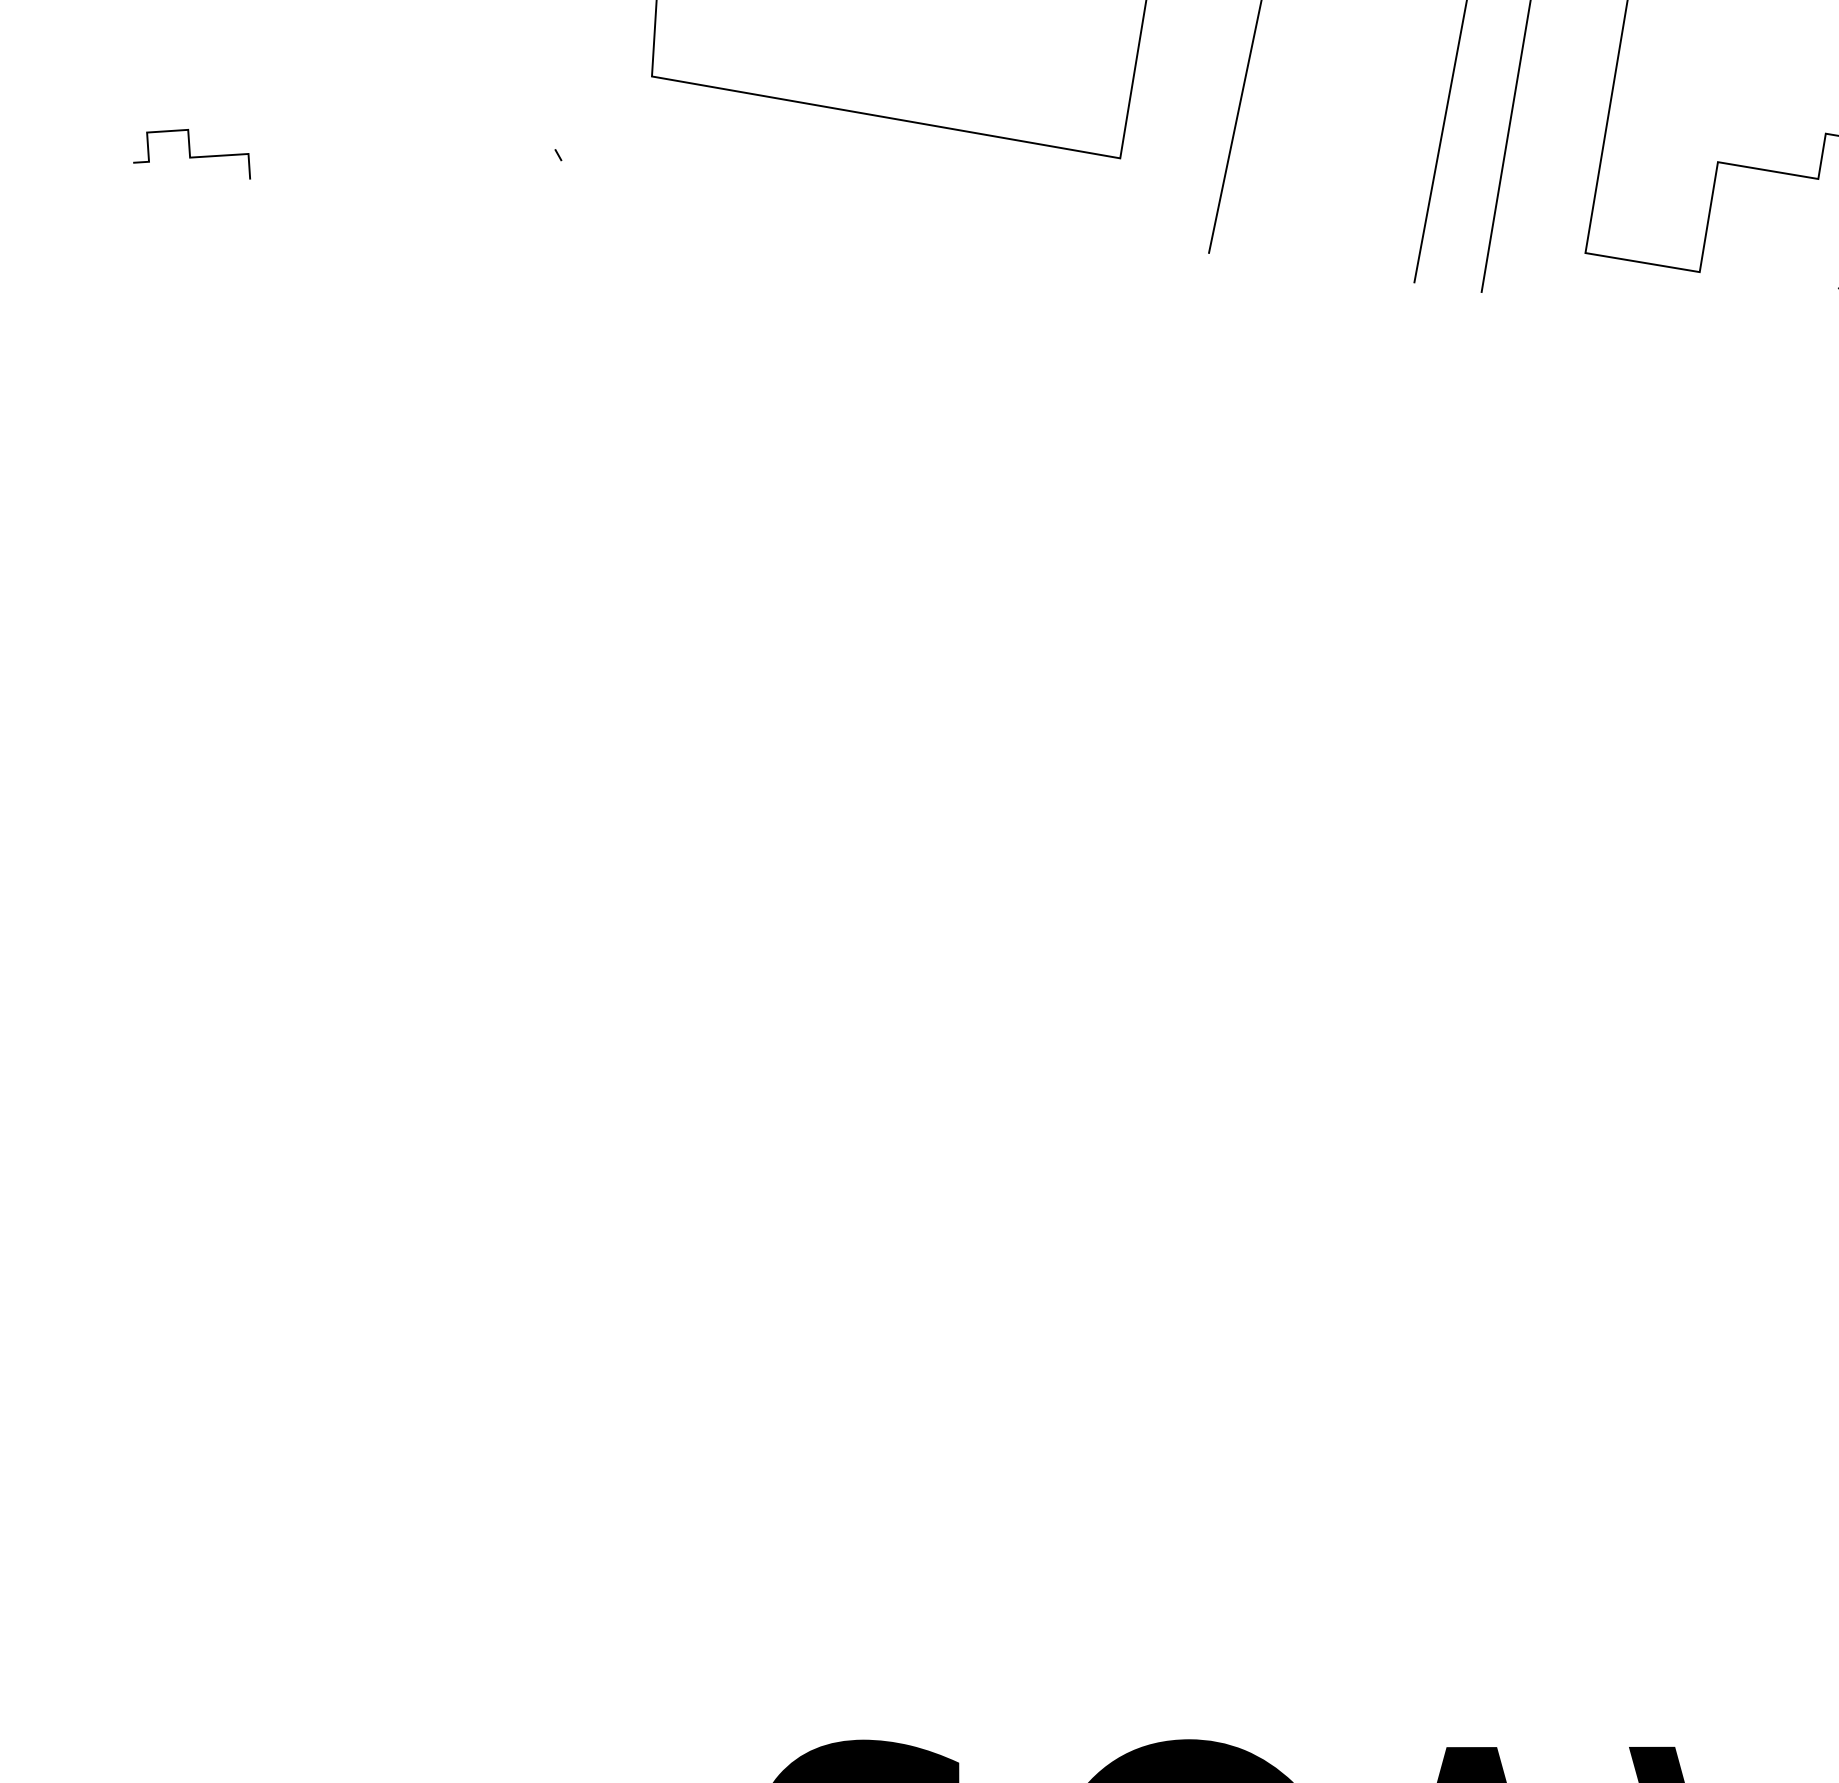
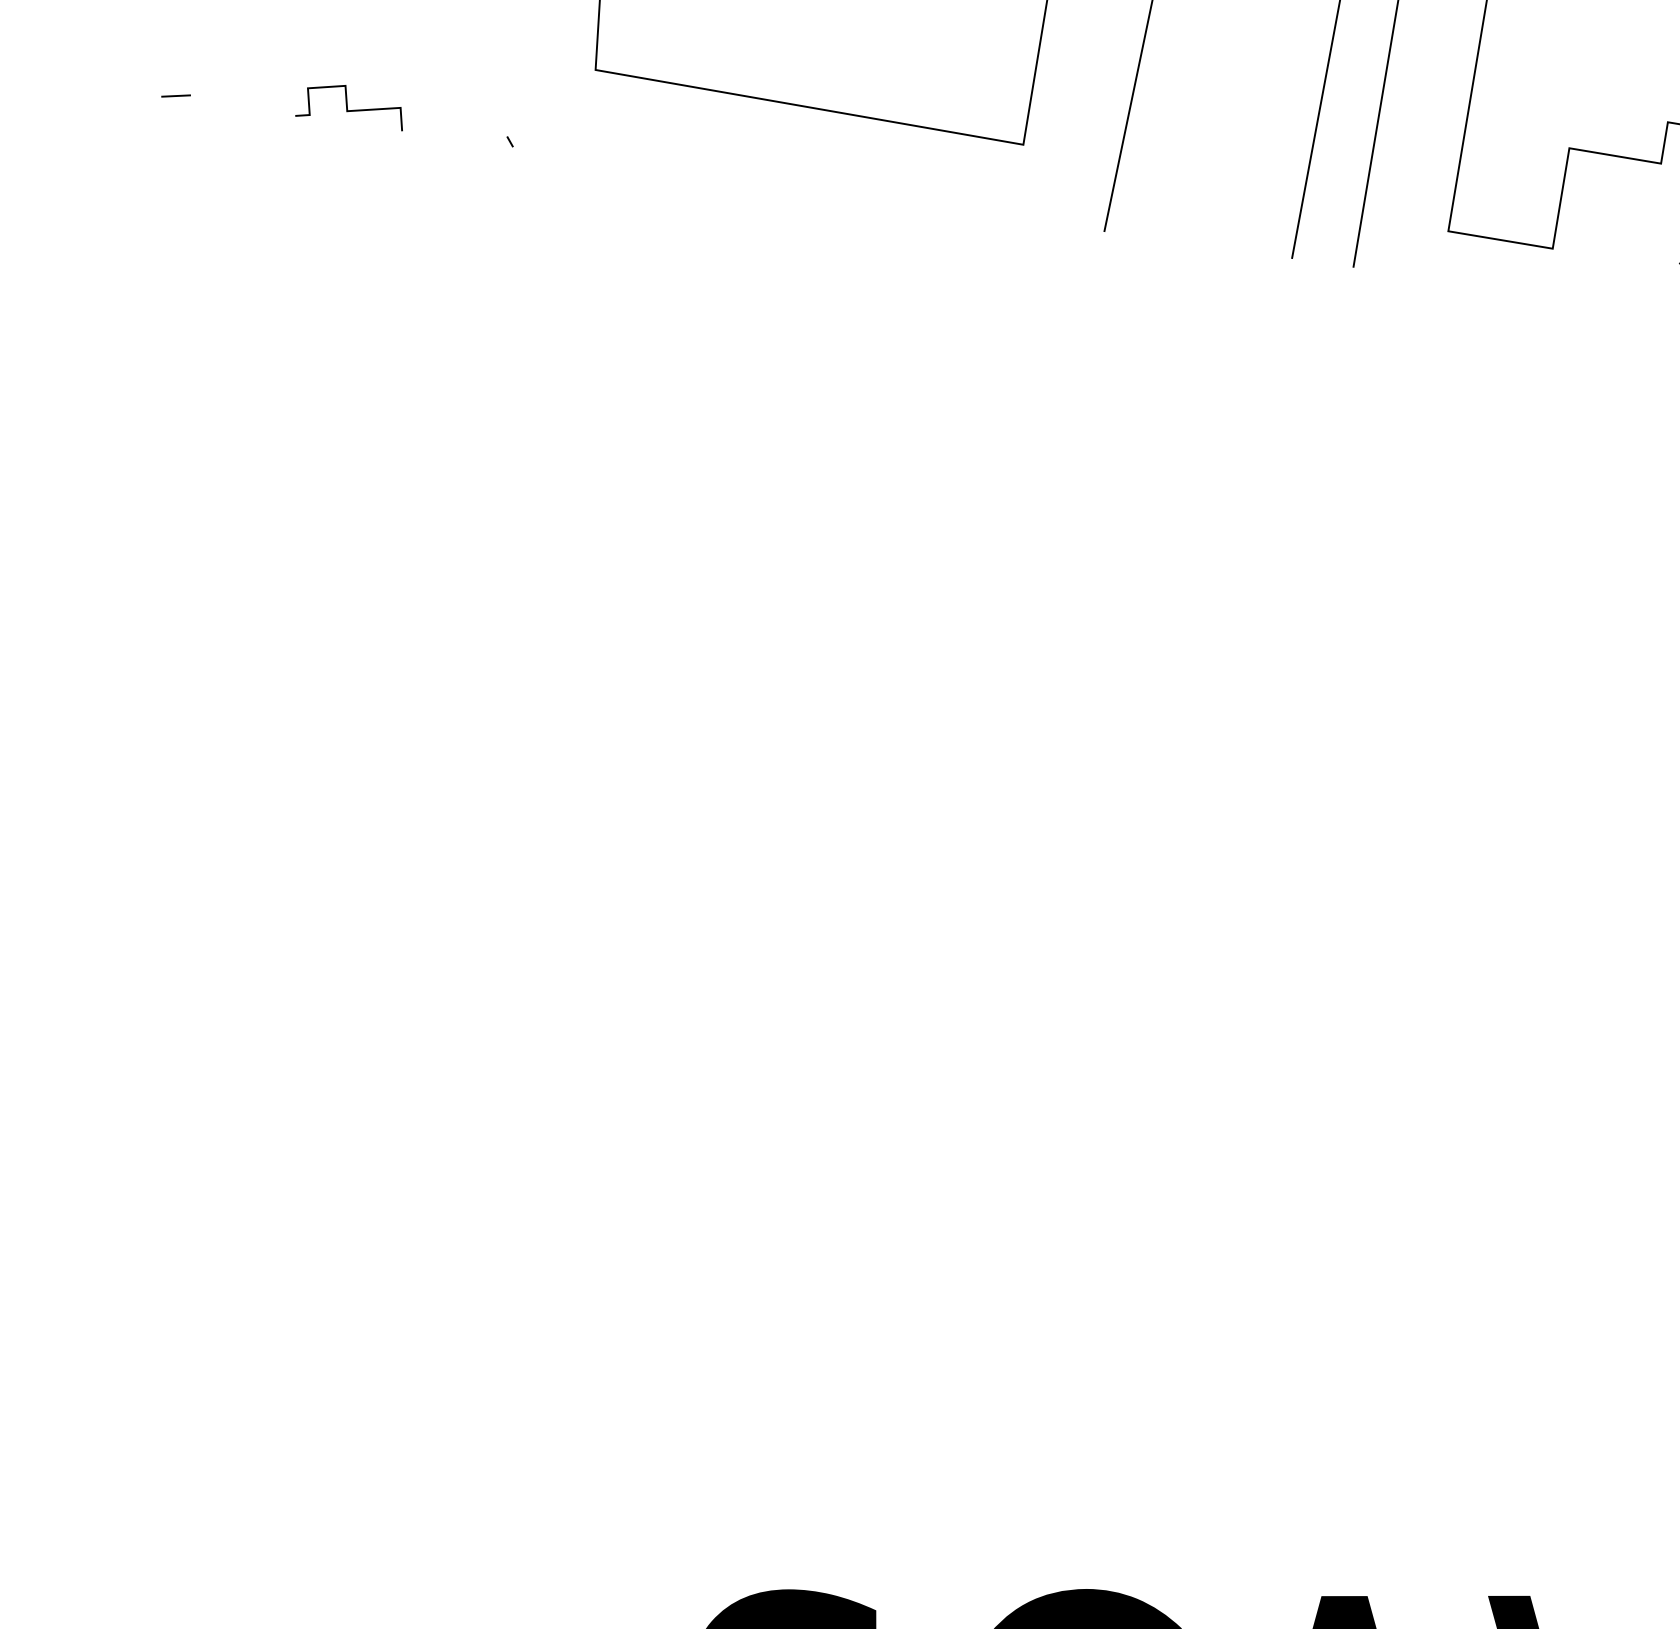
line: (192, 104) -> (175, 95), added
curve: (190, 154) -> (347, 108), moved

